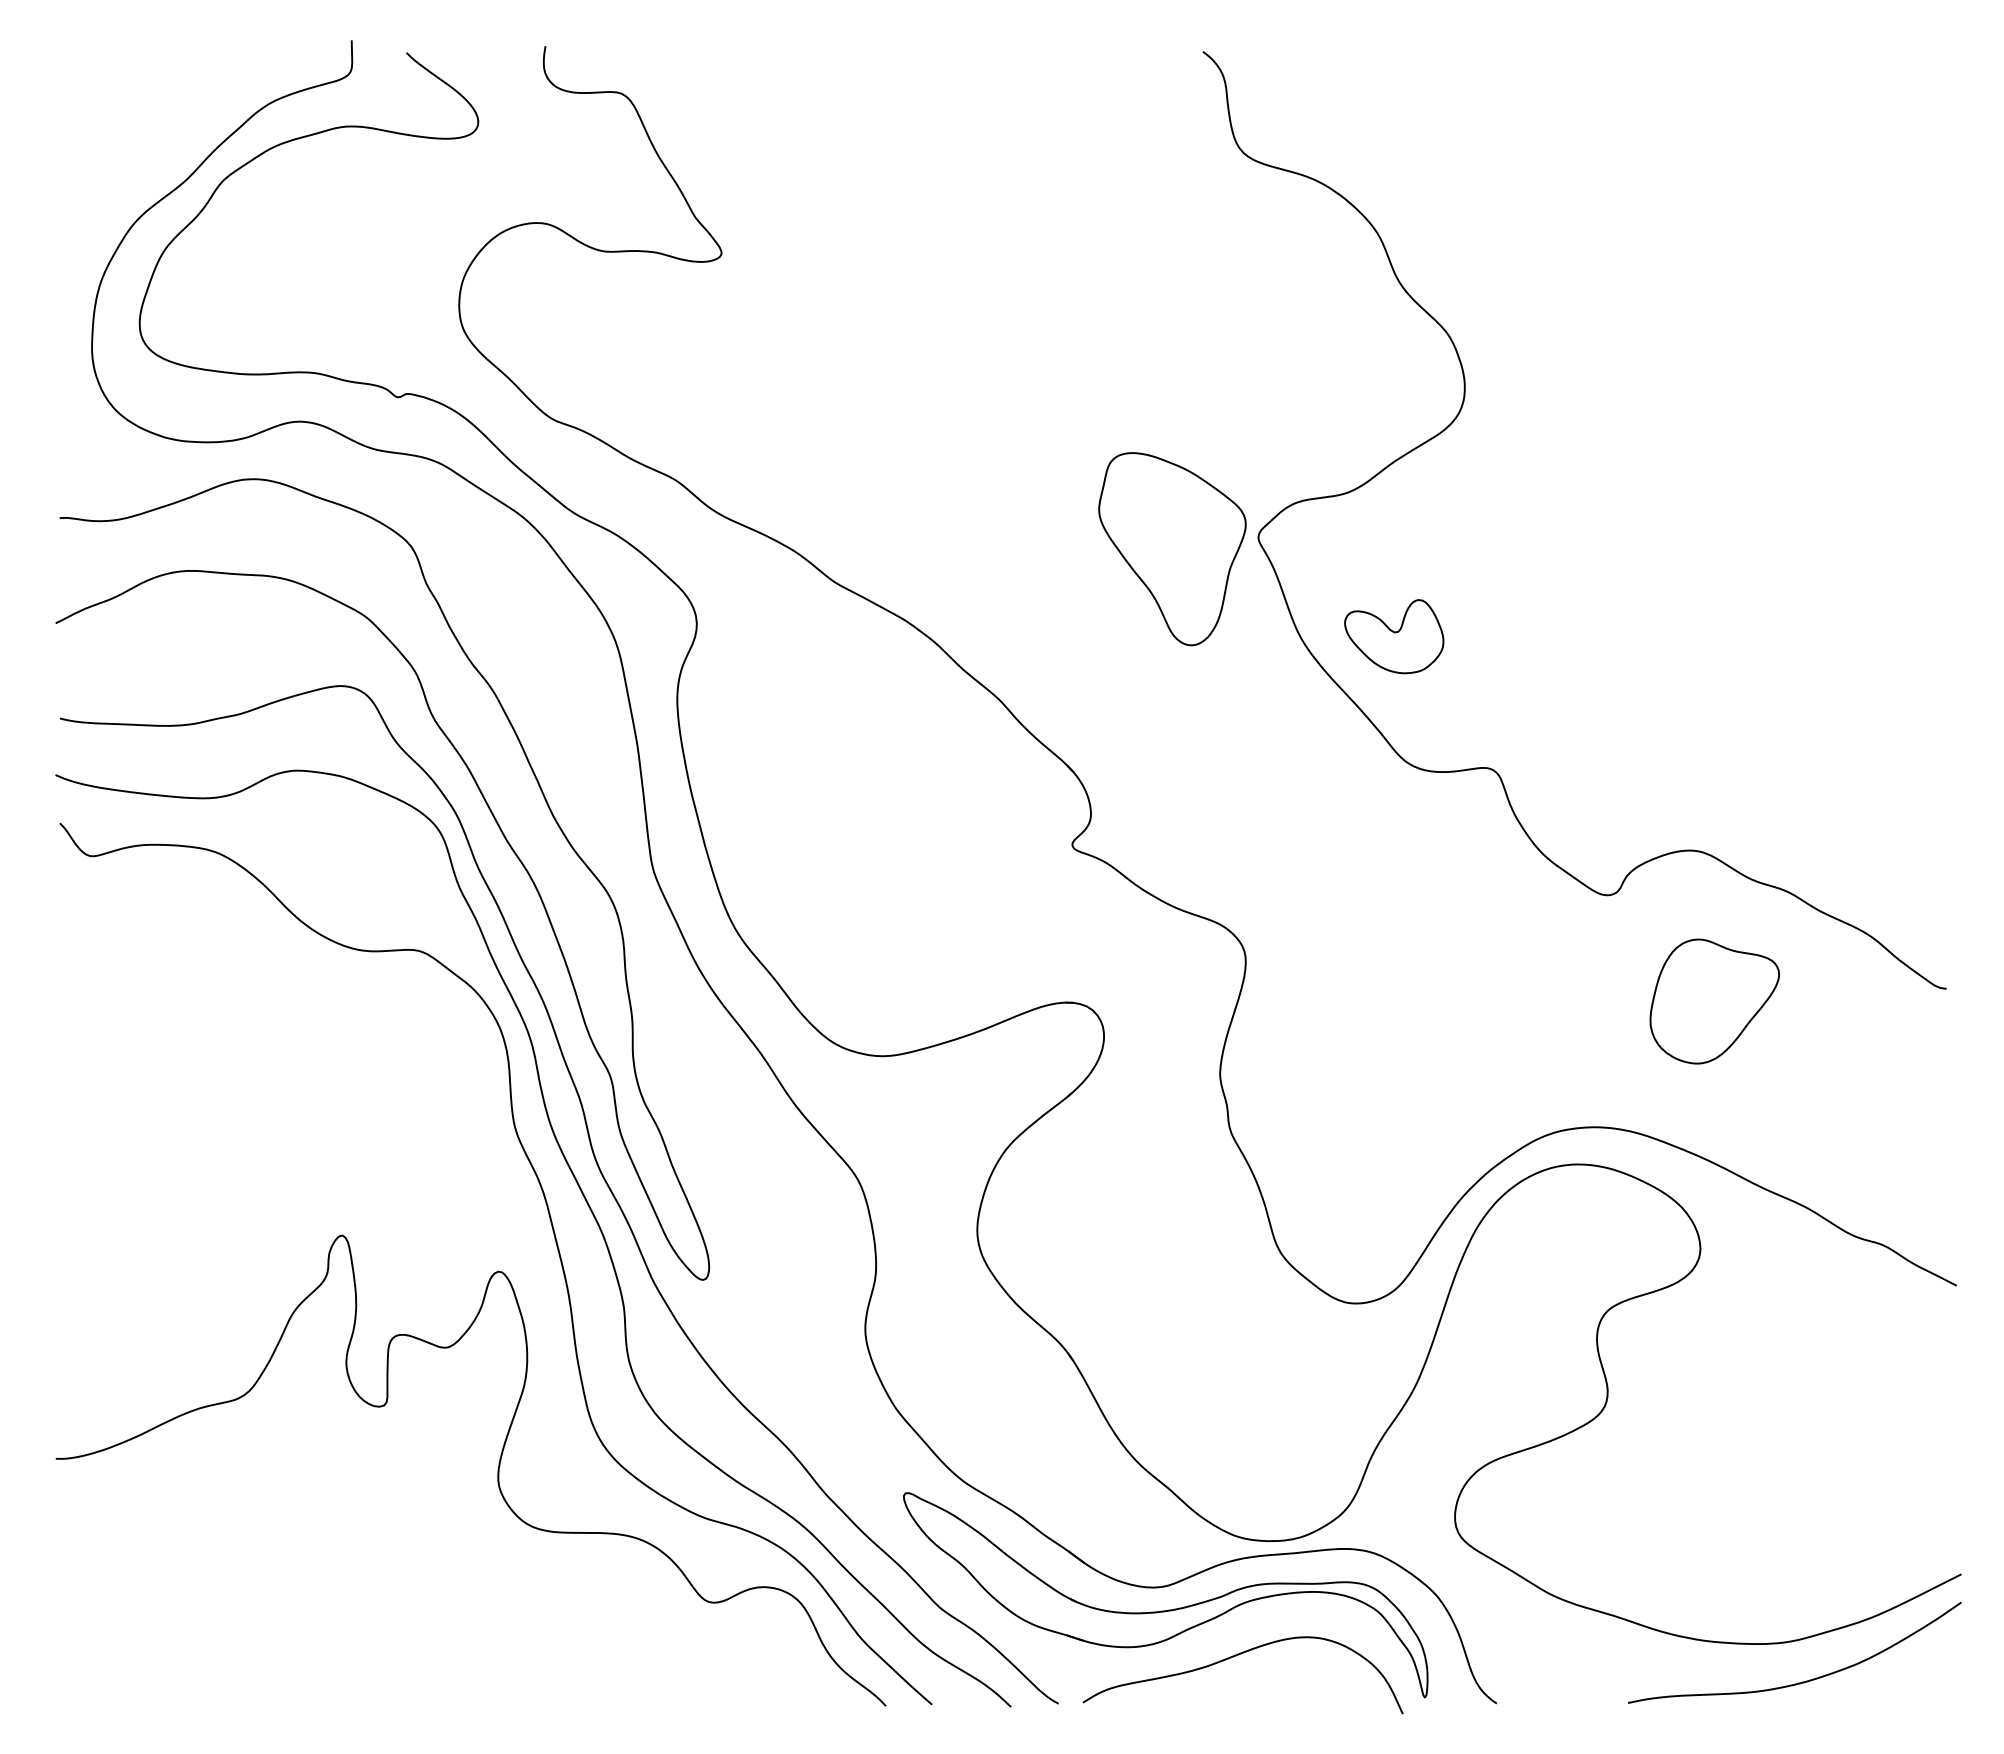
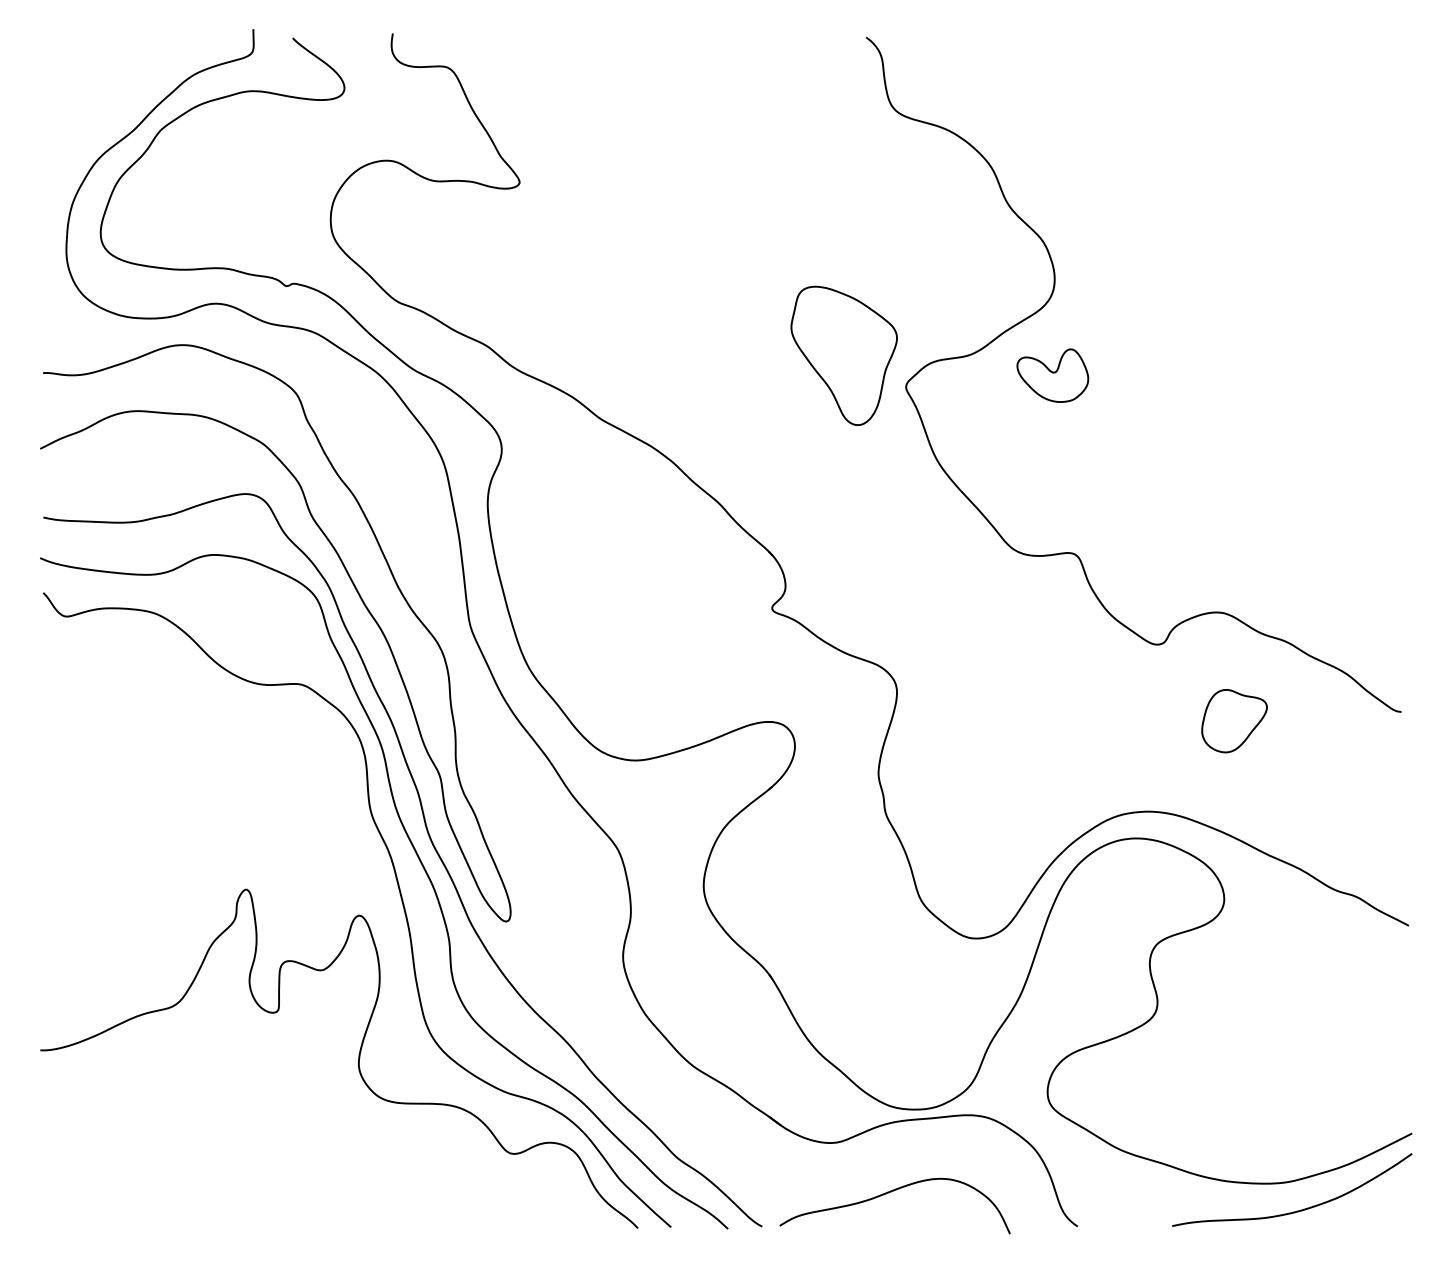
part: (1172, 549) -> (844, 356), moved
part: (1394, 636) -> (1053, 375), moved
part: (1714, 1001) -> (1234, 721), size x0.7
part: (1168, 1609) -> (841, 1158), removed

